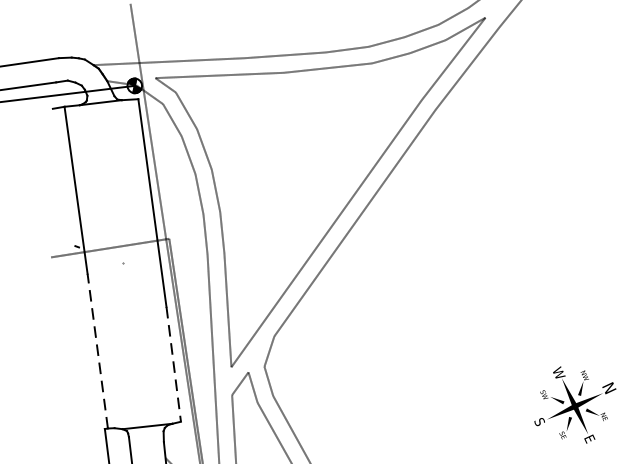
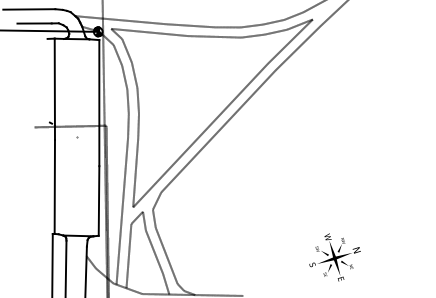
line: (97, 352) -> (54, 187), dashed -> solid
line: (174, 363) -> (99, 200), dashed -> solid

